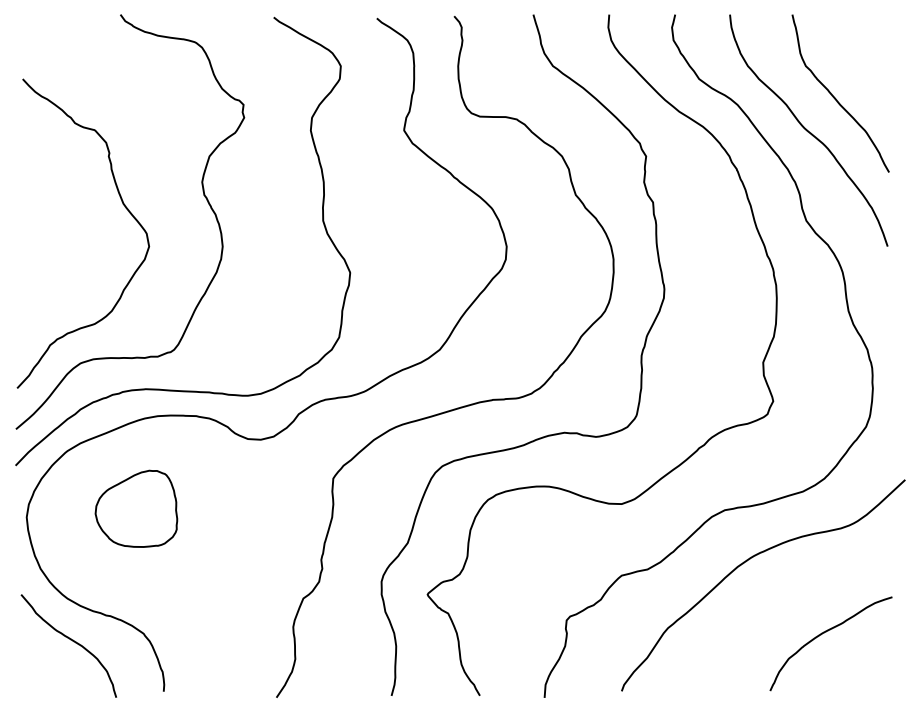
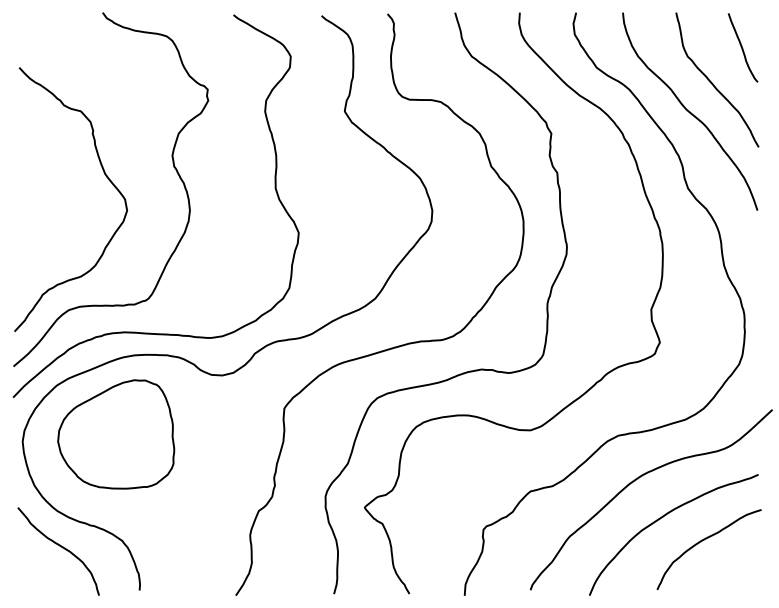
curve: (870, 55) -> (742, 47), added
part: (136, 508) -> (116, 434), size x1.67
curve: (776, 607) -> (662, 518), added

